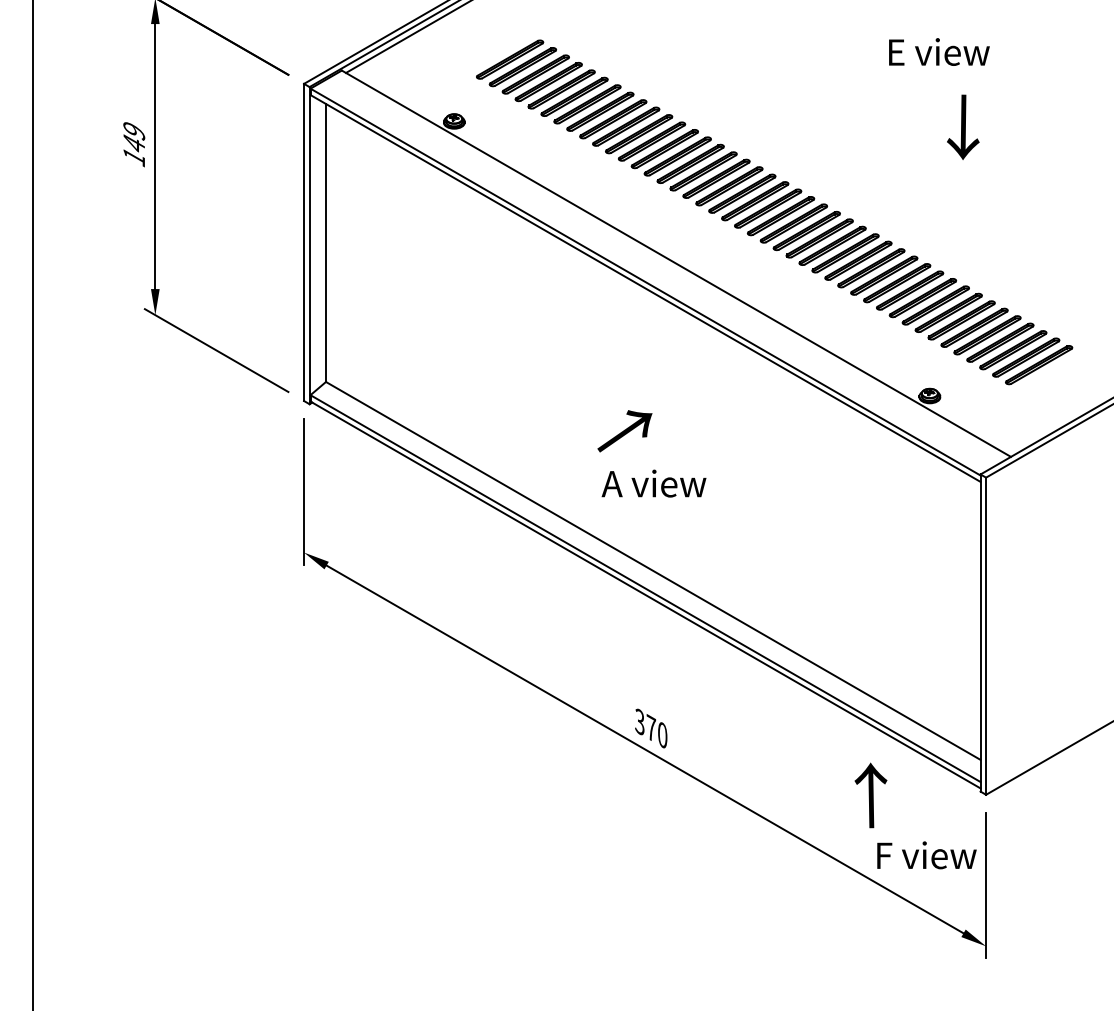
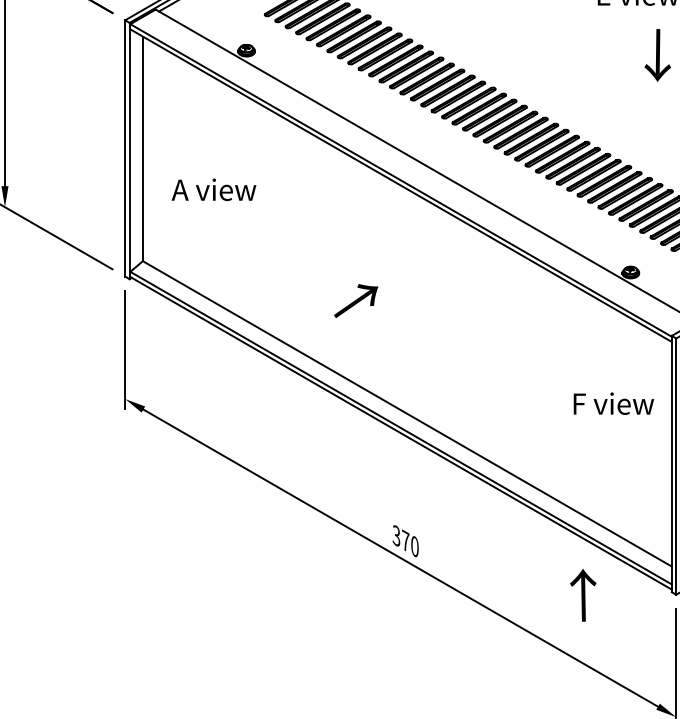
text: (624, 431) -> (355, 301), moved
text: (653, 483) -> (213, 189), moved
text: (926, 855) -> (613, 403), moved

